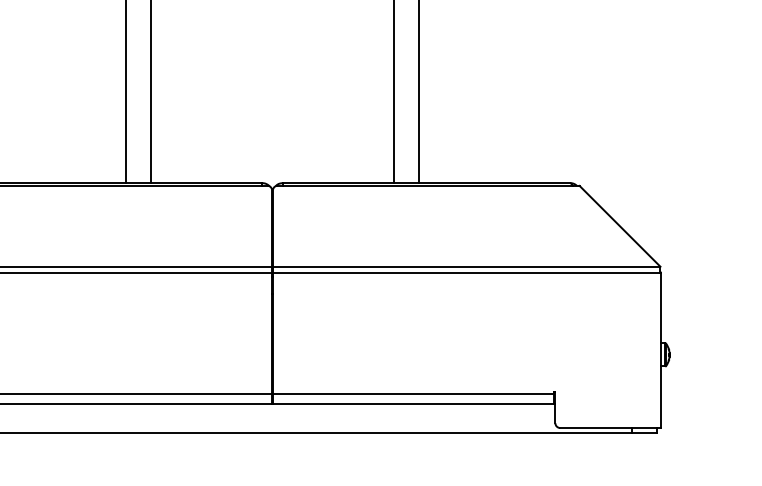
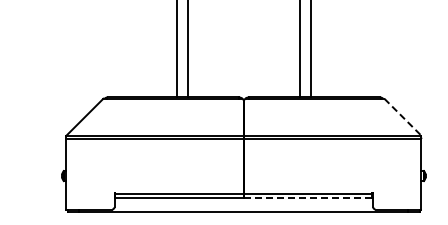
line: (621, 226) -> (403, 117), solid -> dashed
line: (413, 403) -> (308, 198), solid -> dashed

